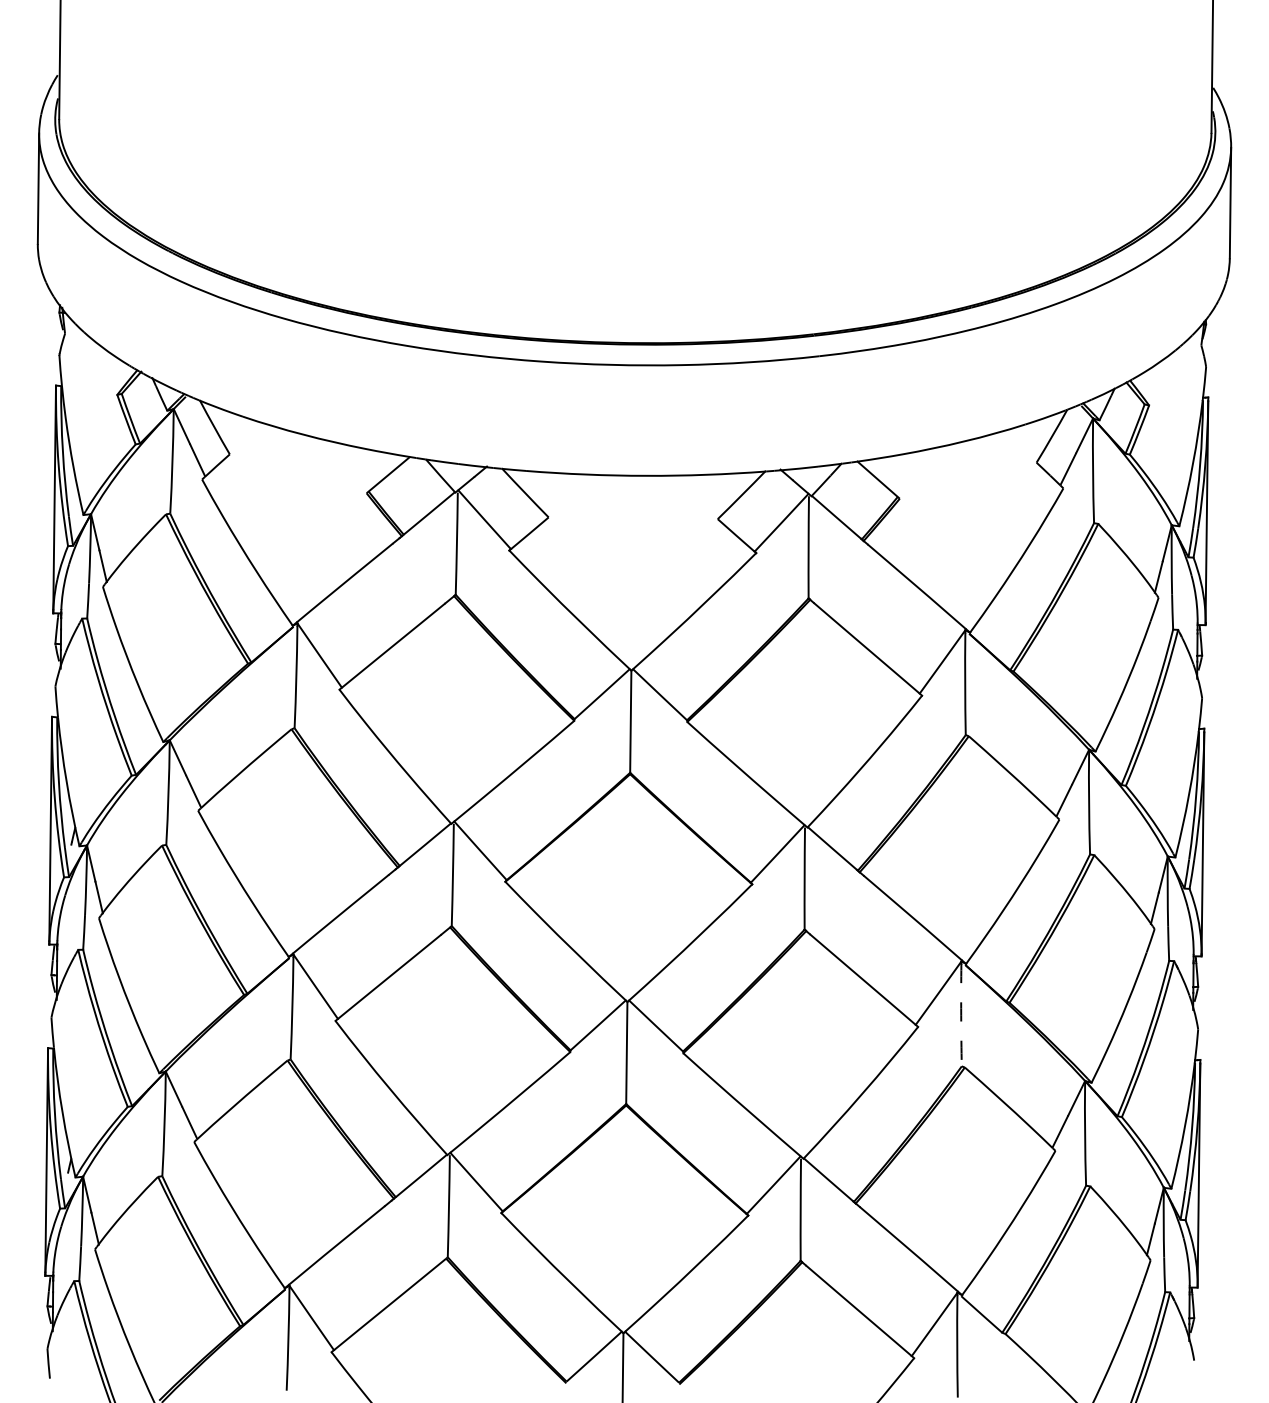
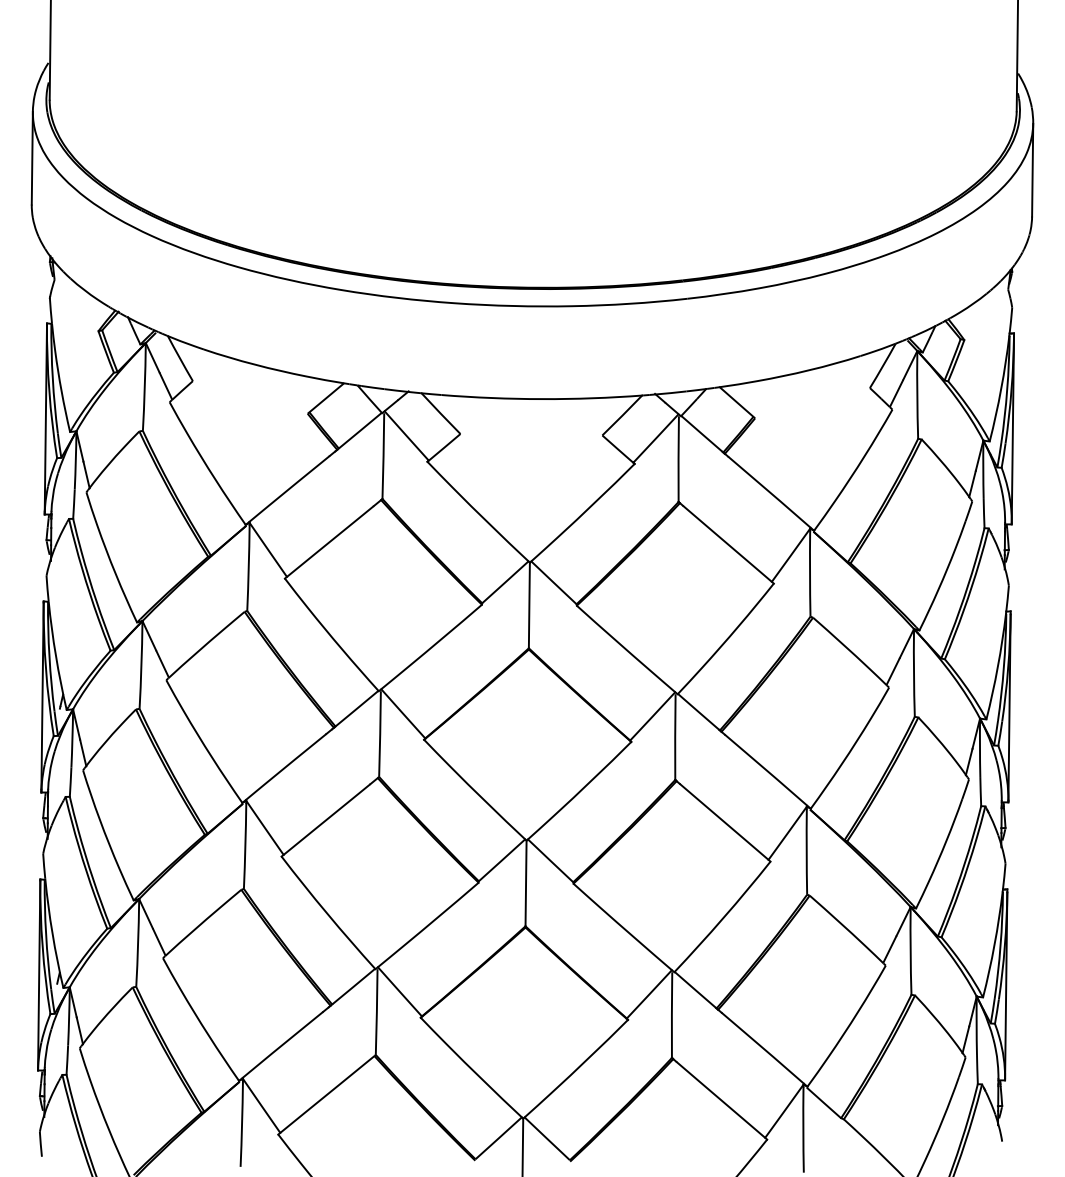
arc: (960, 1014) -> (806, 851), dashed -> solid

